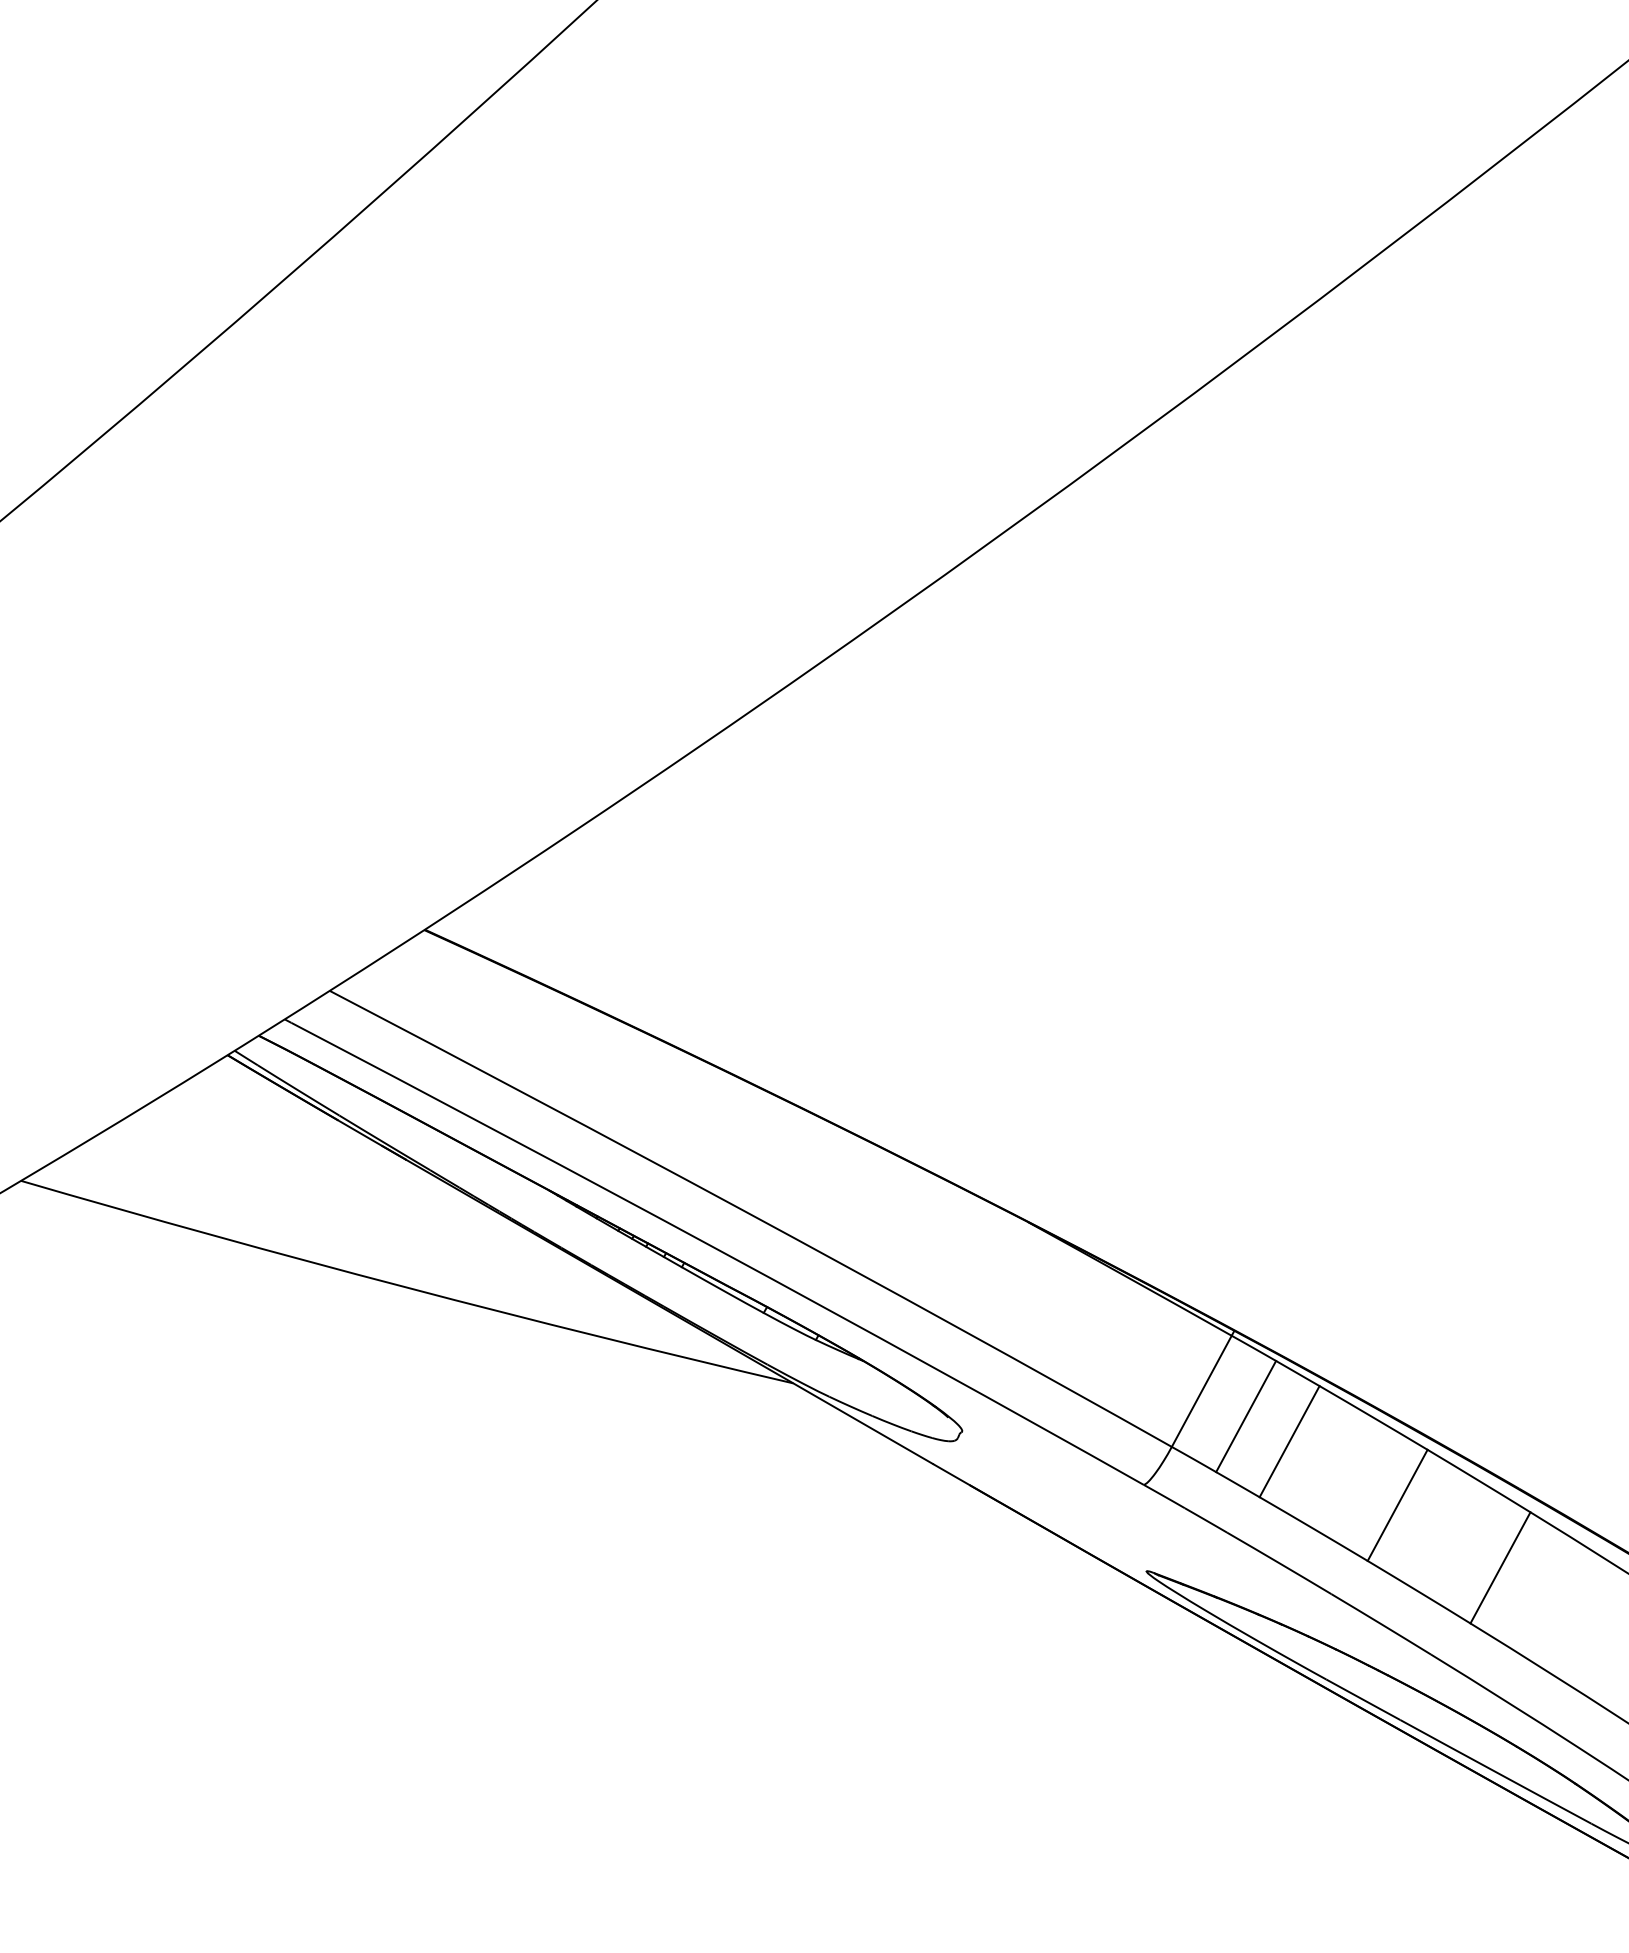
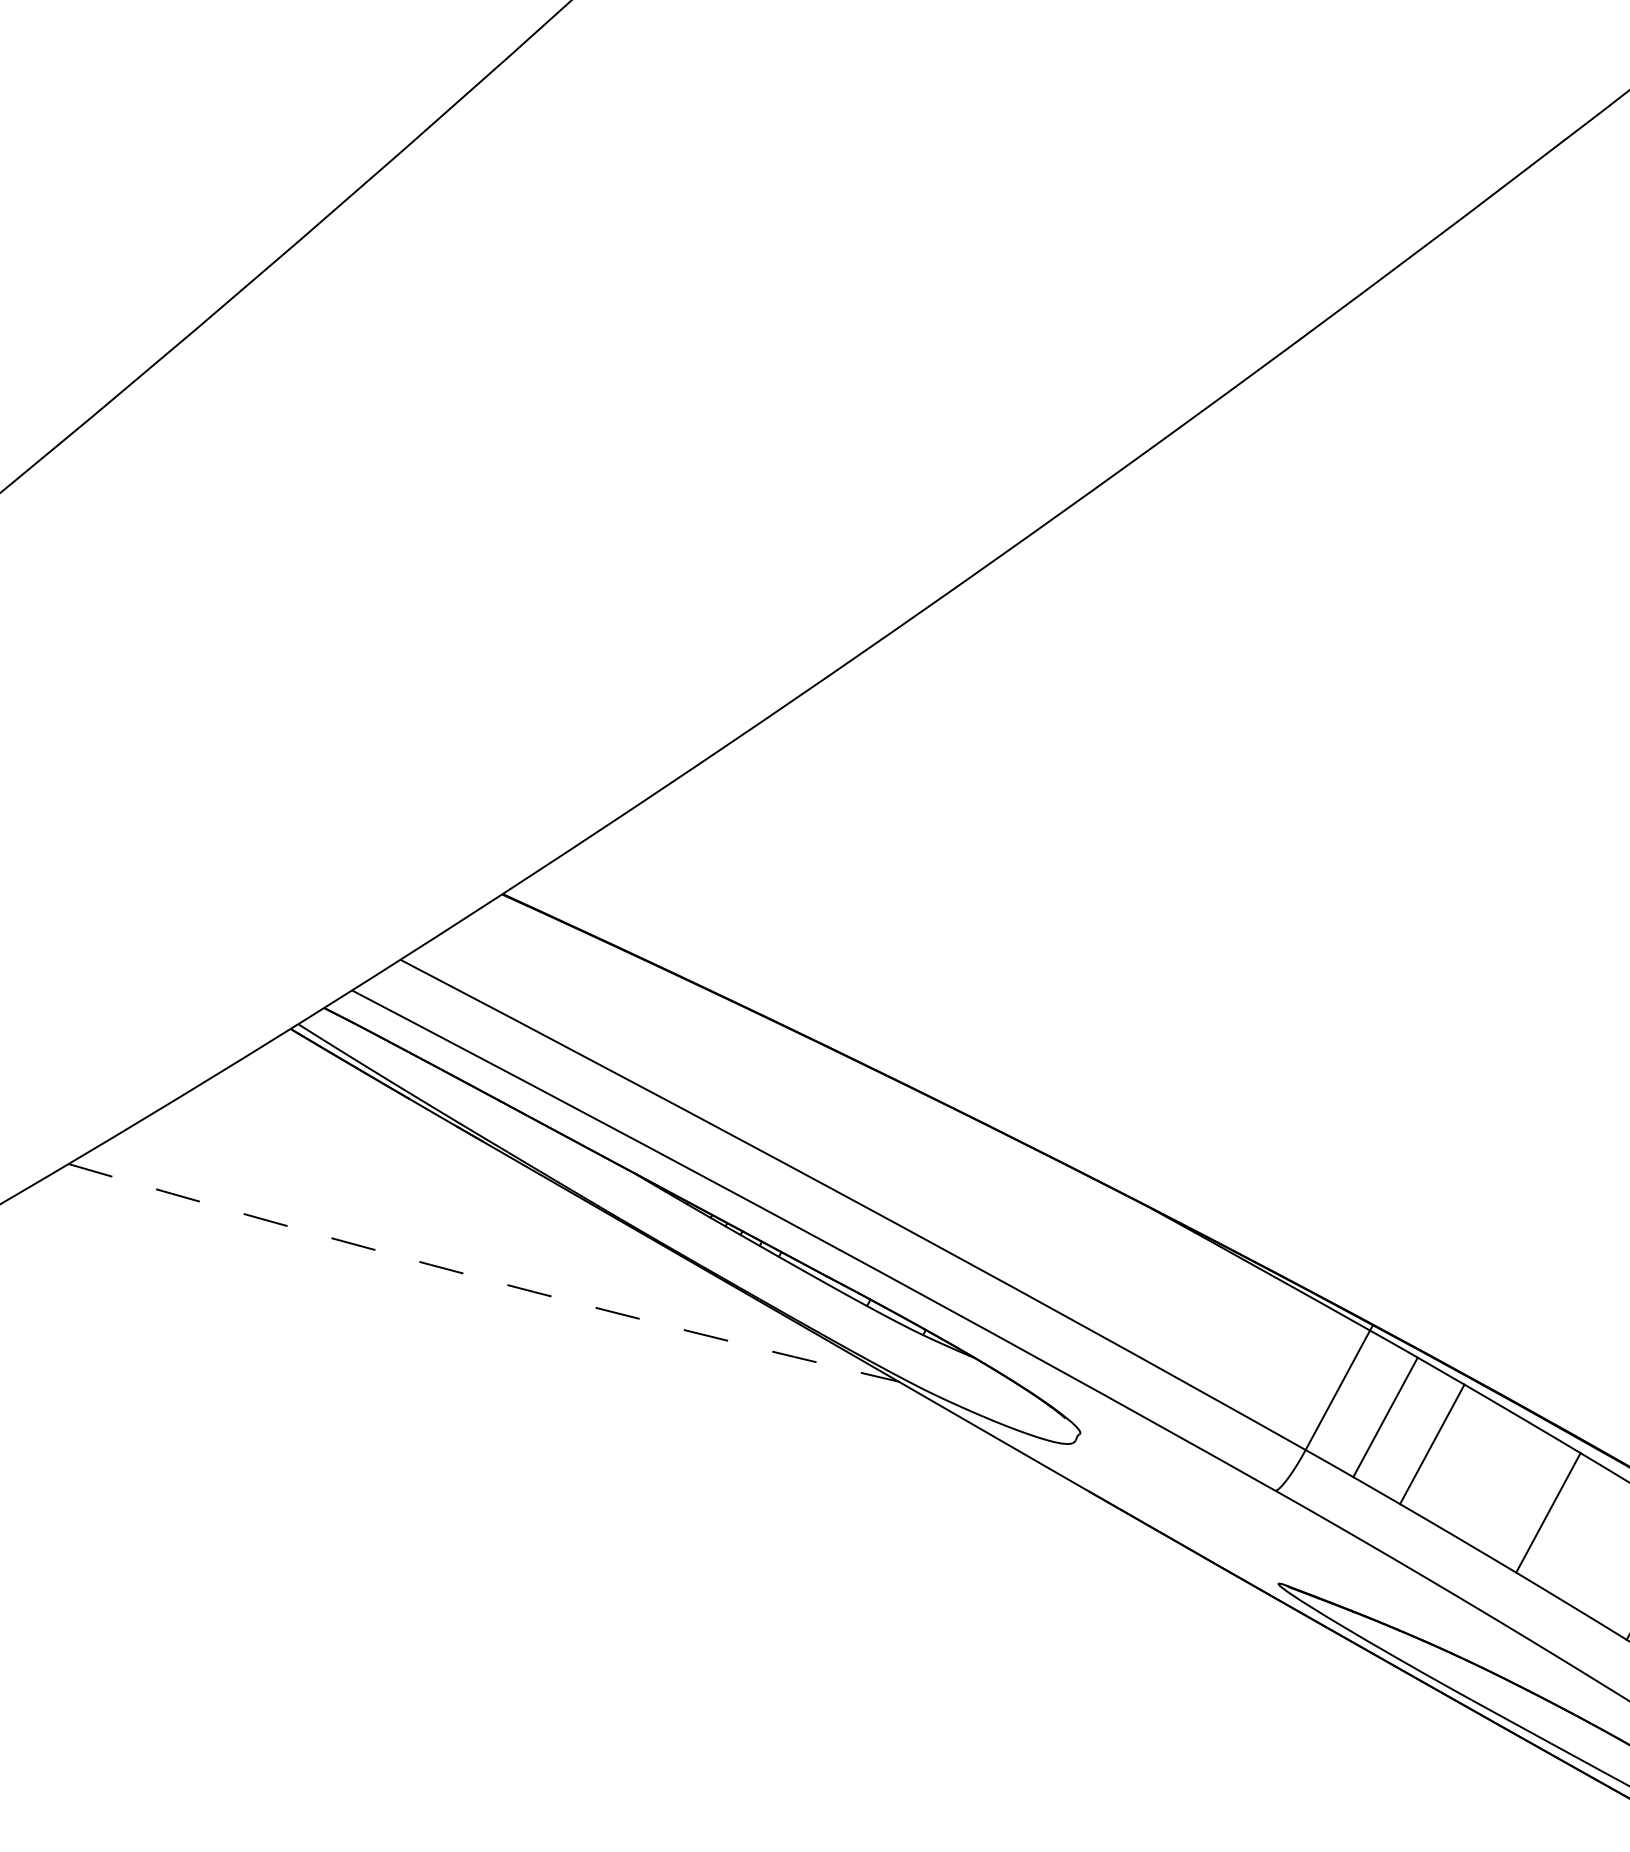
arc: (405, 1287) -> (481, 1278), solid -> dashed

